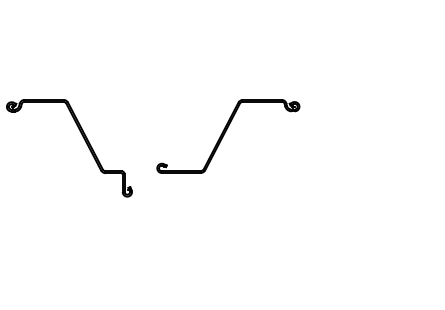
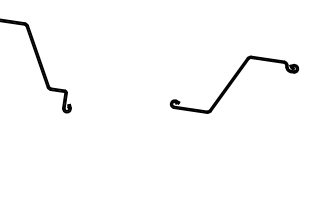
part: (228, 136) -> (234, 85), moved

